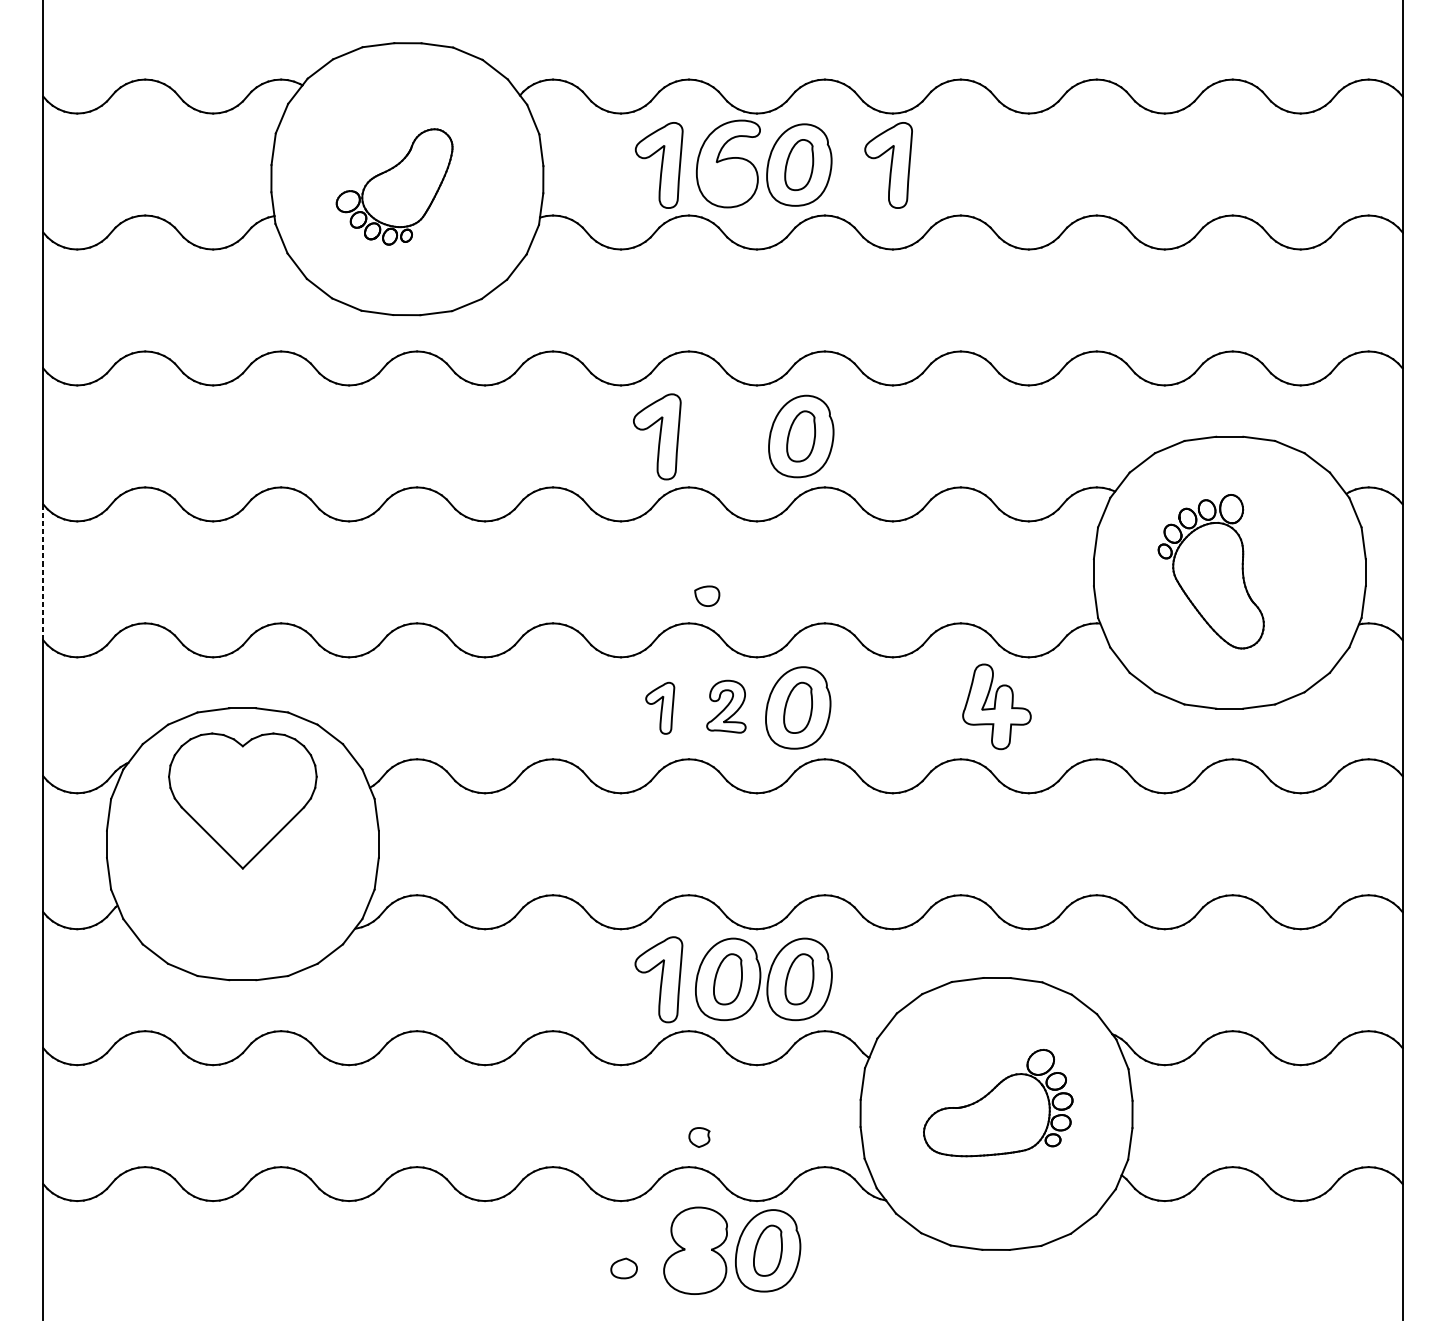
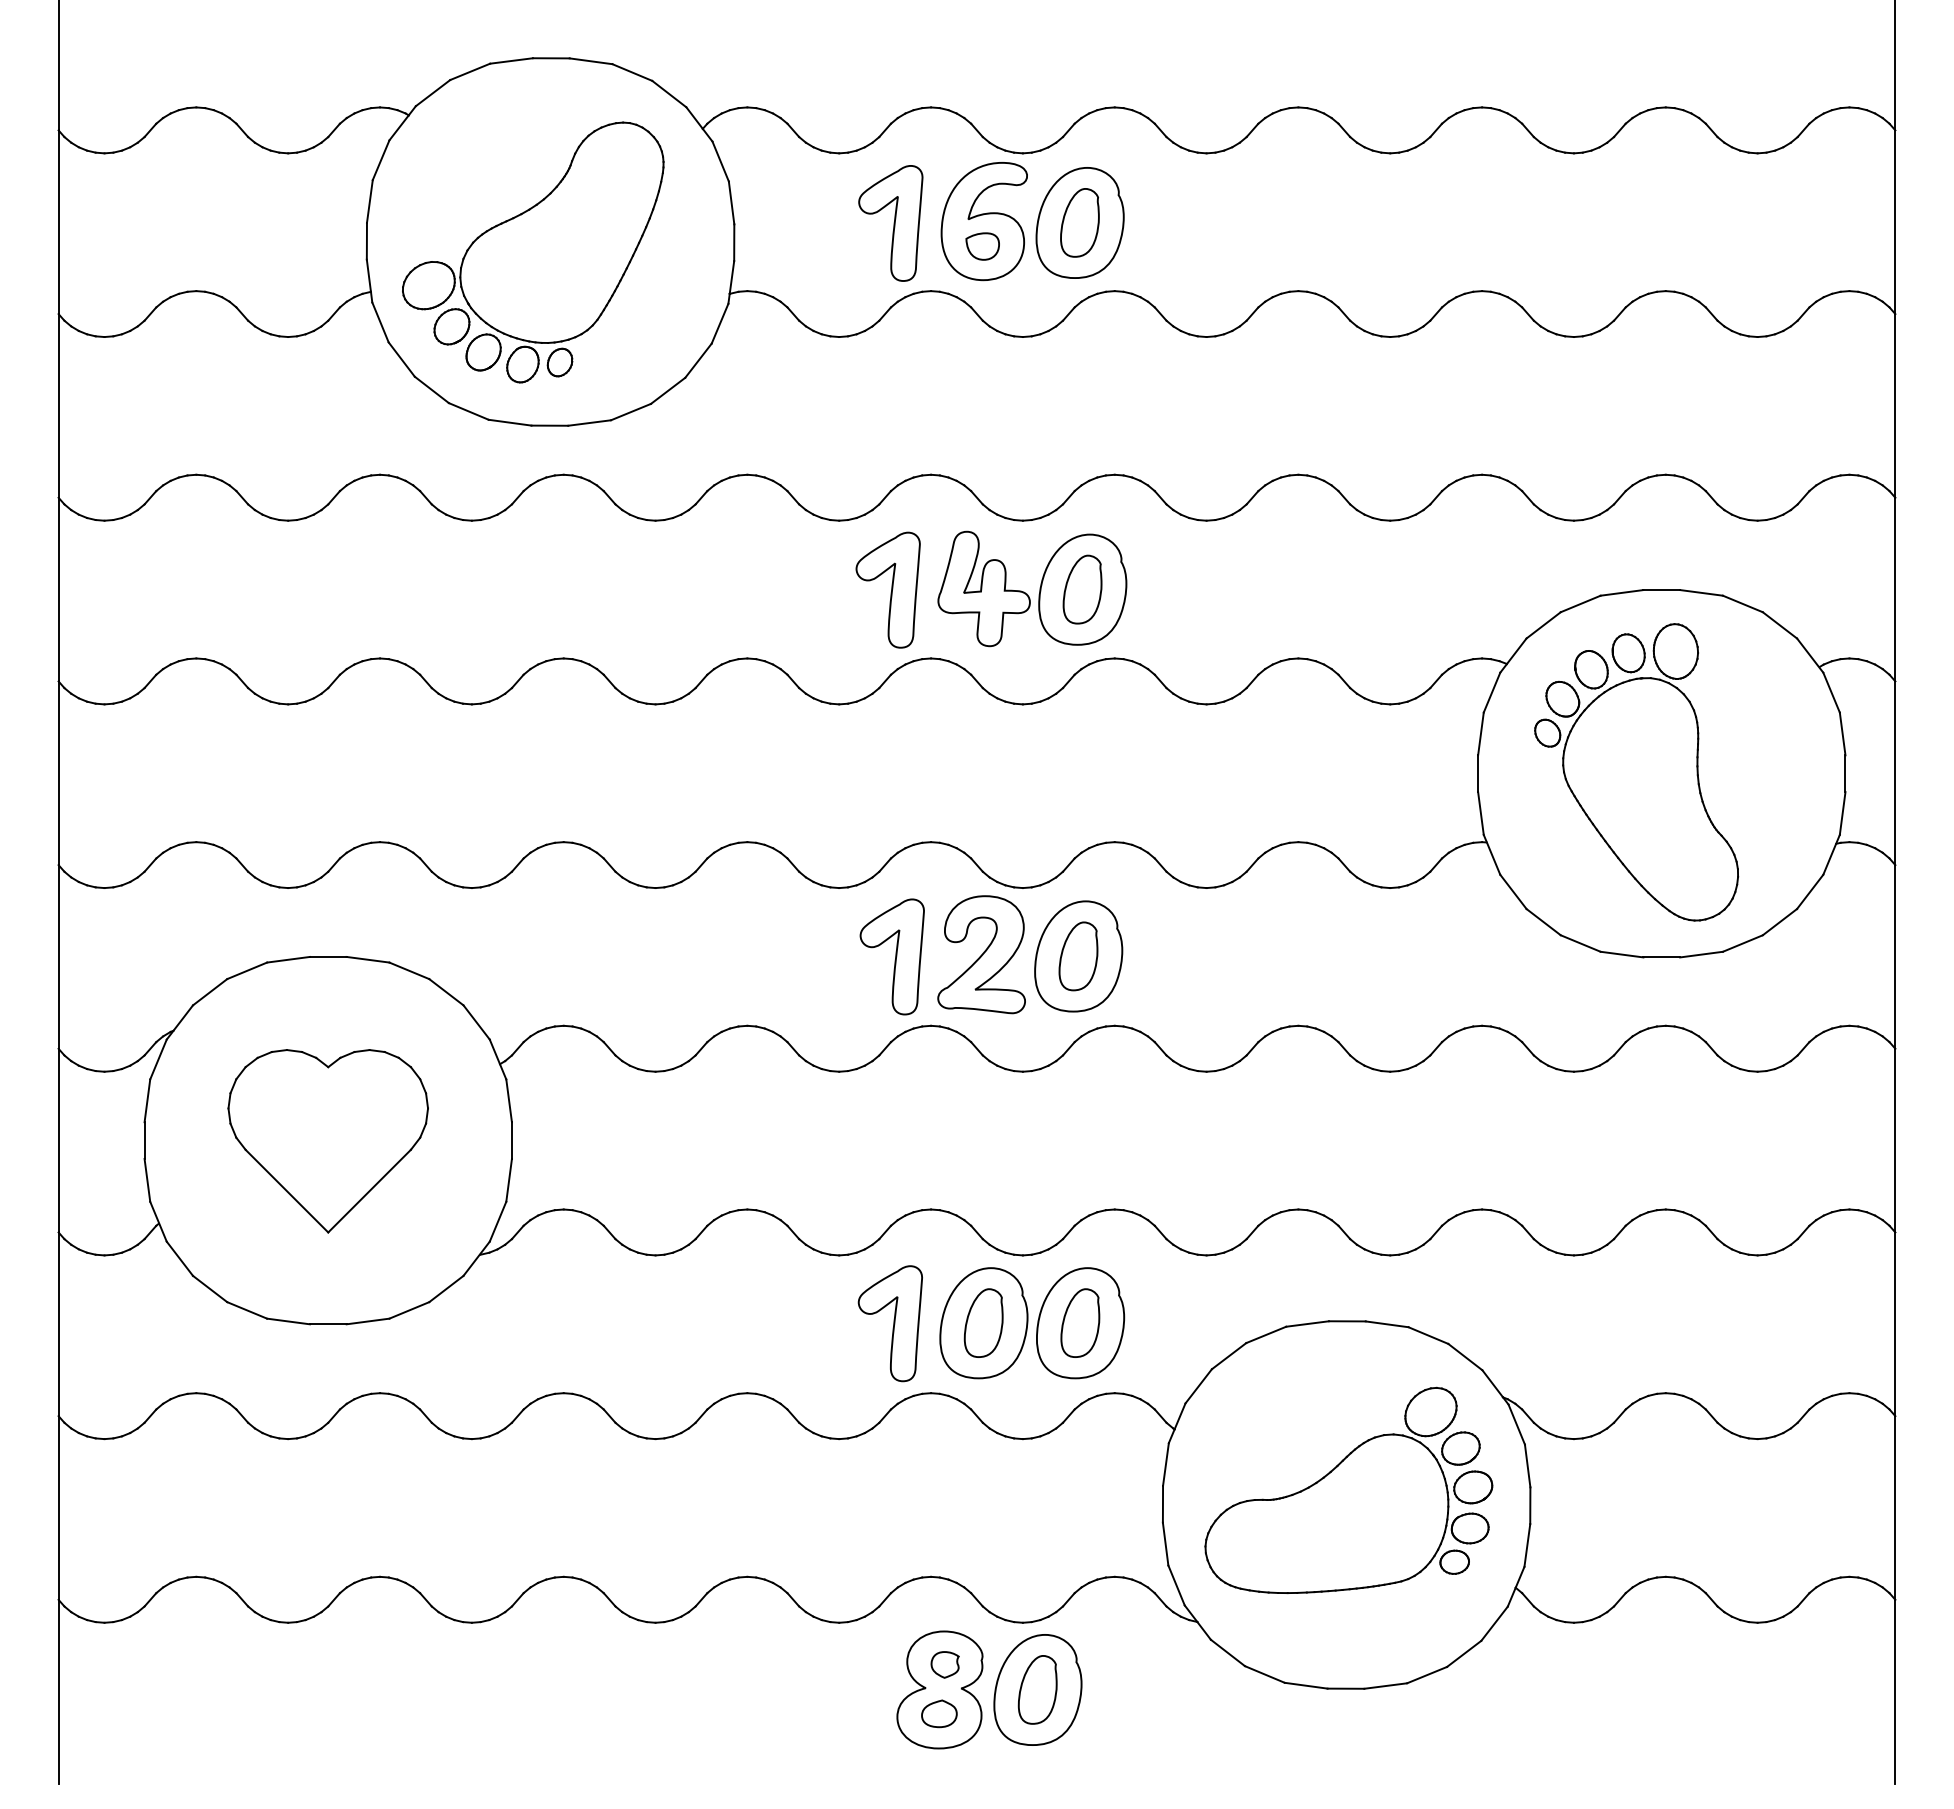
part: (888, 165) -> (1200, 223), removed
part: (394, 186) -> (533, 252), size x1.67
part: (1211, 571) -> (1636, 772), size x1.43
line: (43, 572) -> (58, 773), dashed -> solid
part: (707, 596) -> (982, 246), moved
part: (726, 706) -> (981, 954), size x1.67
part: (996, 706) -> (983, 588), moved
part: (659, 707) -> (891, 956), size x1.67
part: (242, 801) -> (327, 1141), moved
part: (997, 1102) -> (1348, 1489), size x1.43
part: (698, 1137) -> (944, 1664), moved
part: (624, 1268) -> (939, 1713), moved

